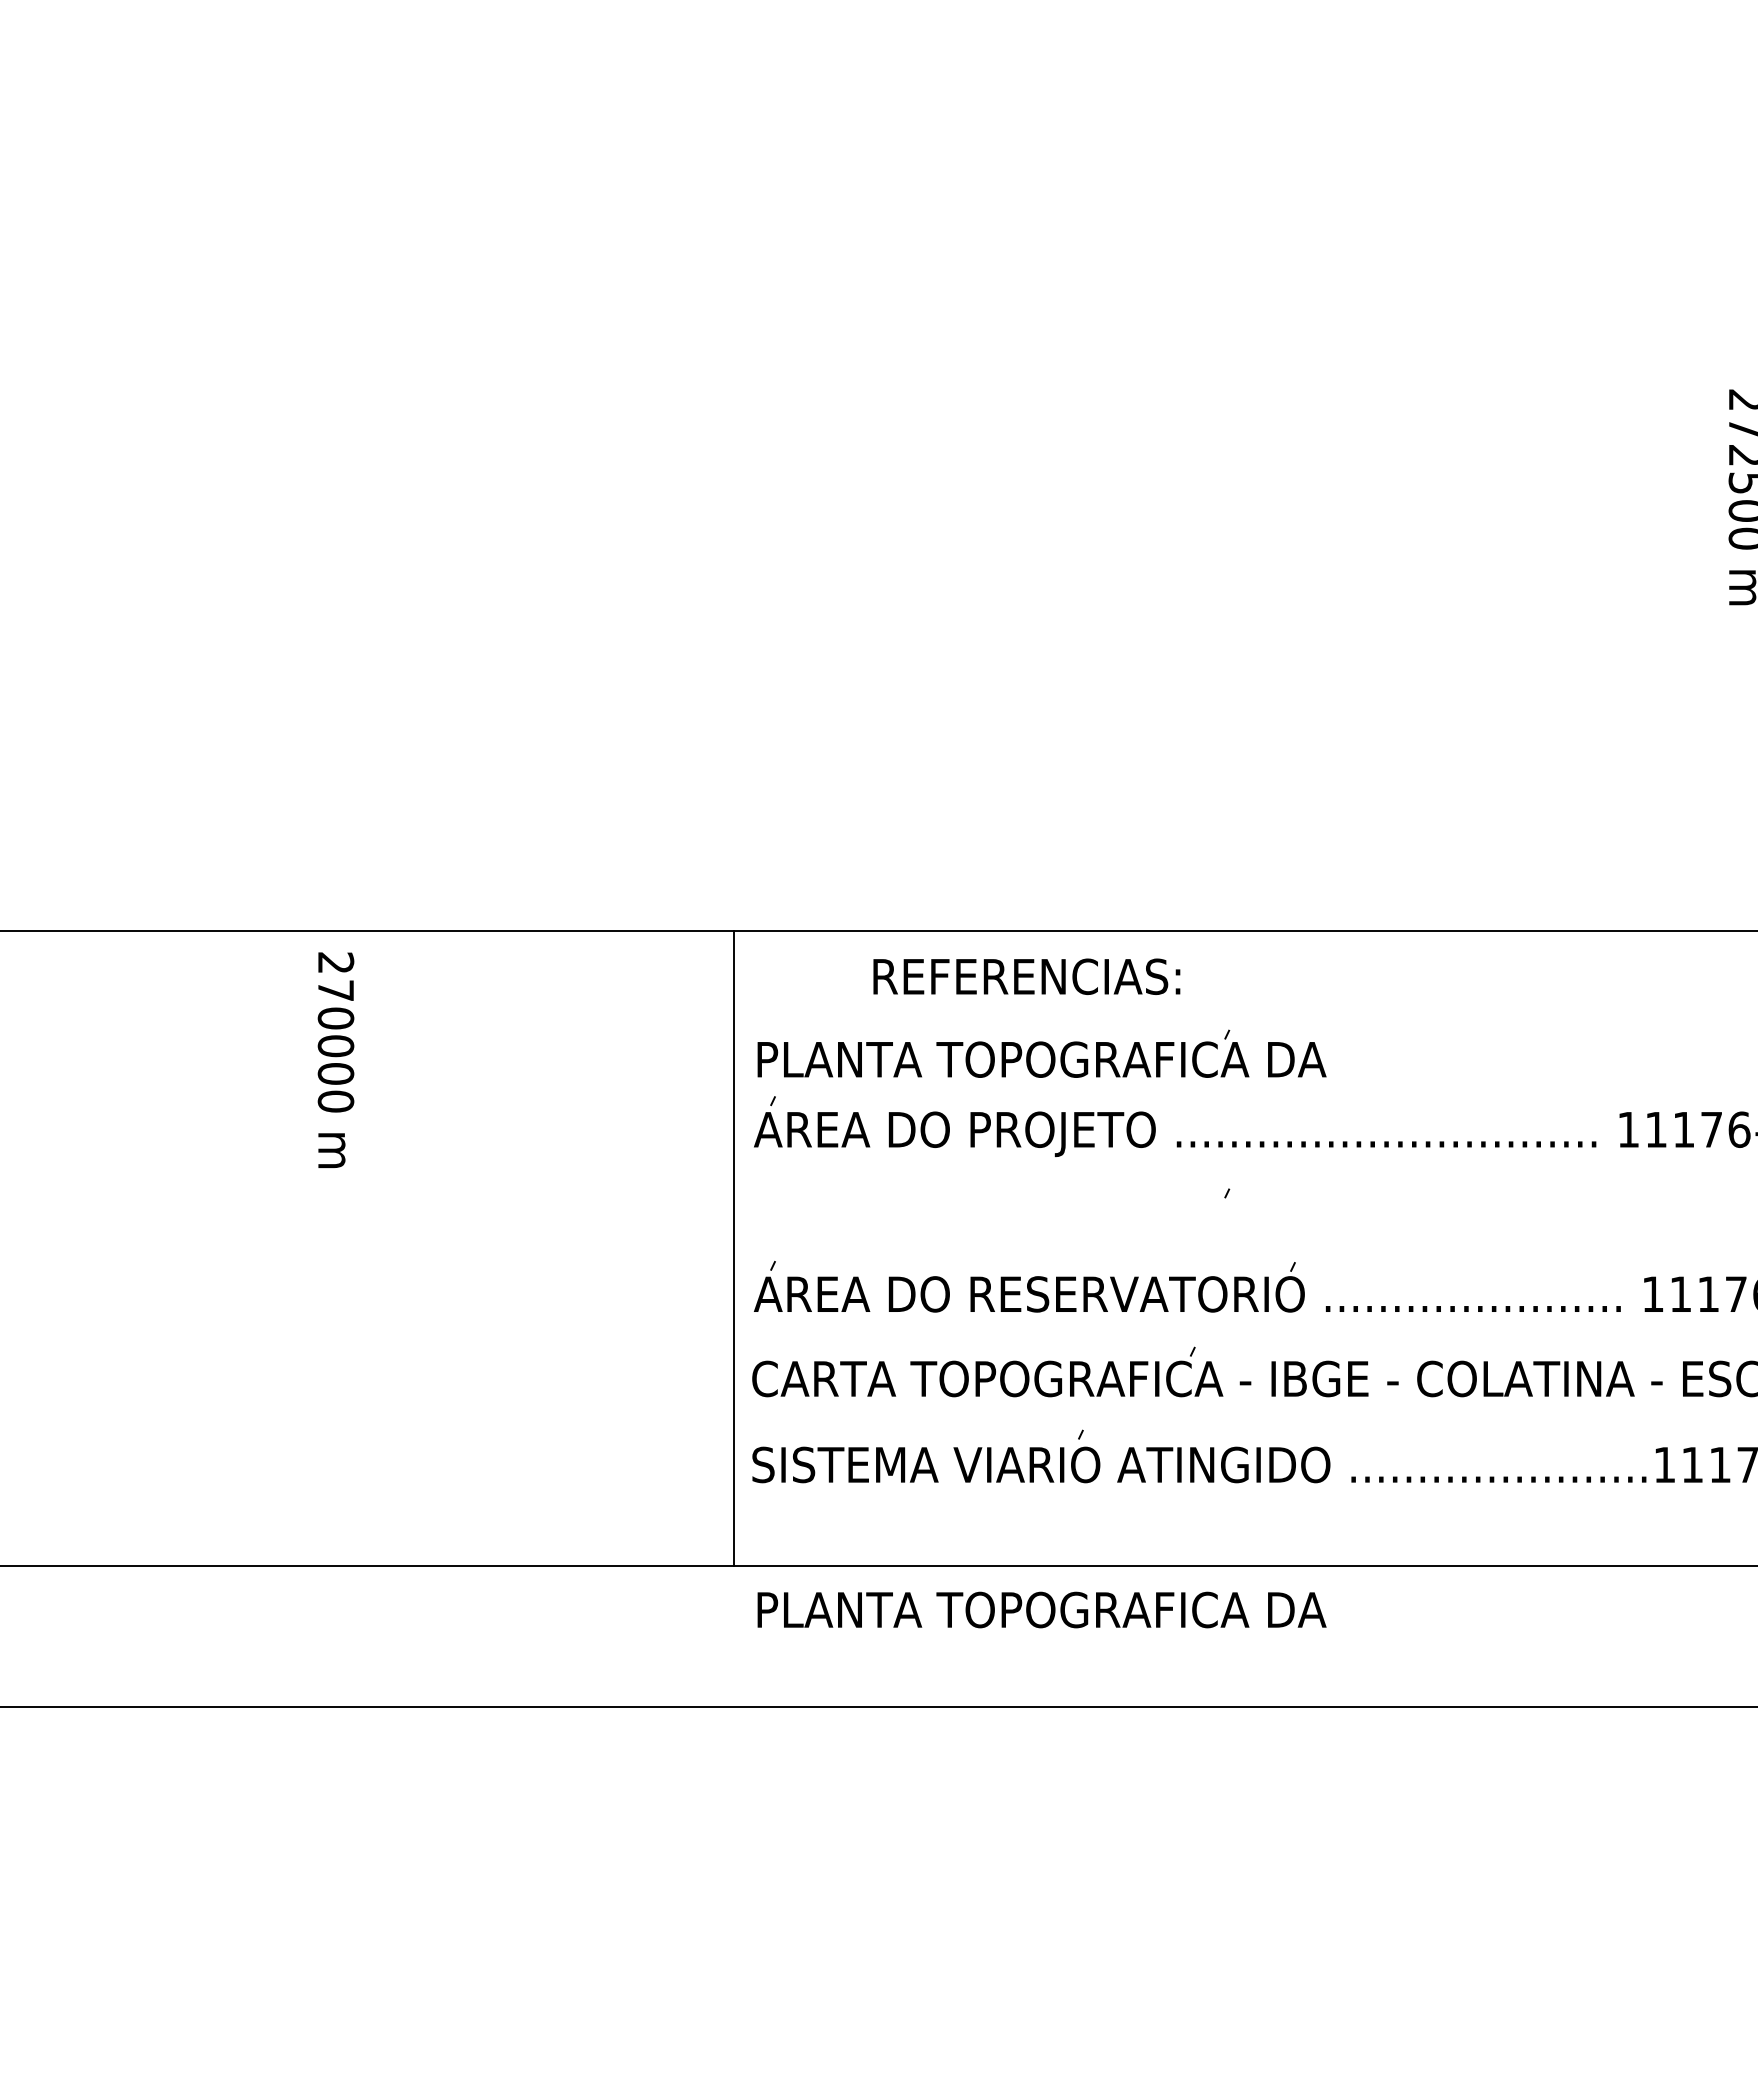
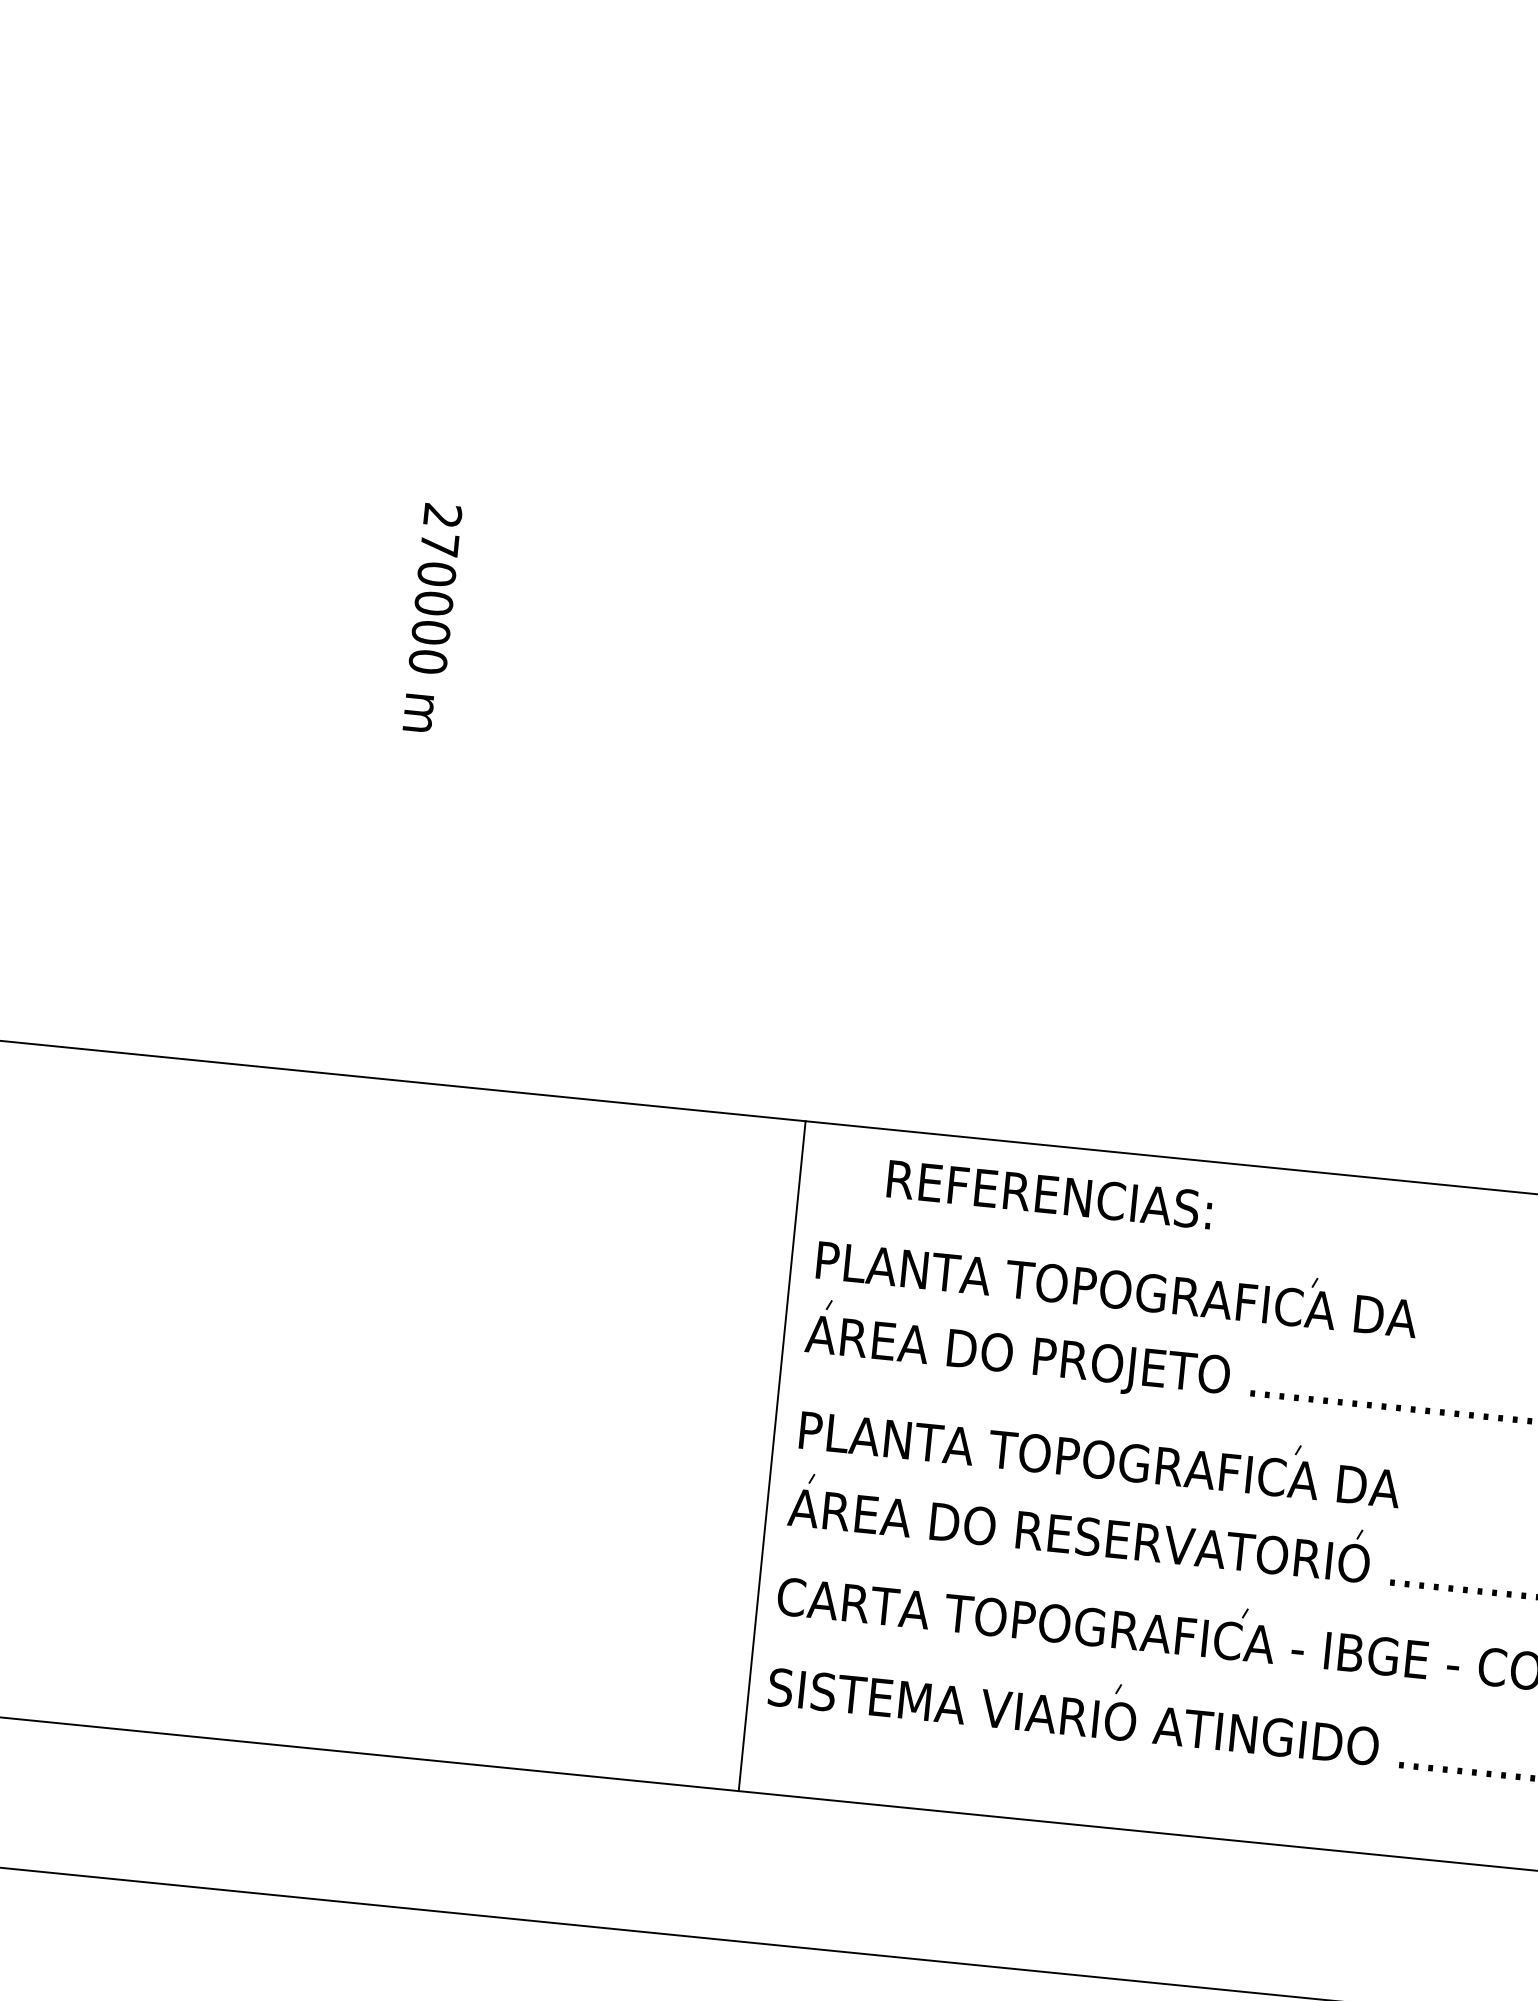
text: (1026, 976) -> (1049, 1194), moved
text: (335, 1059) -> (432, 617), moved
text: (1041, 1609) -> (1099, 1459), moved

